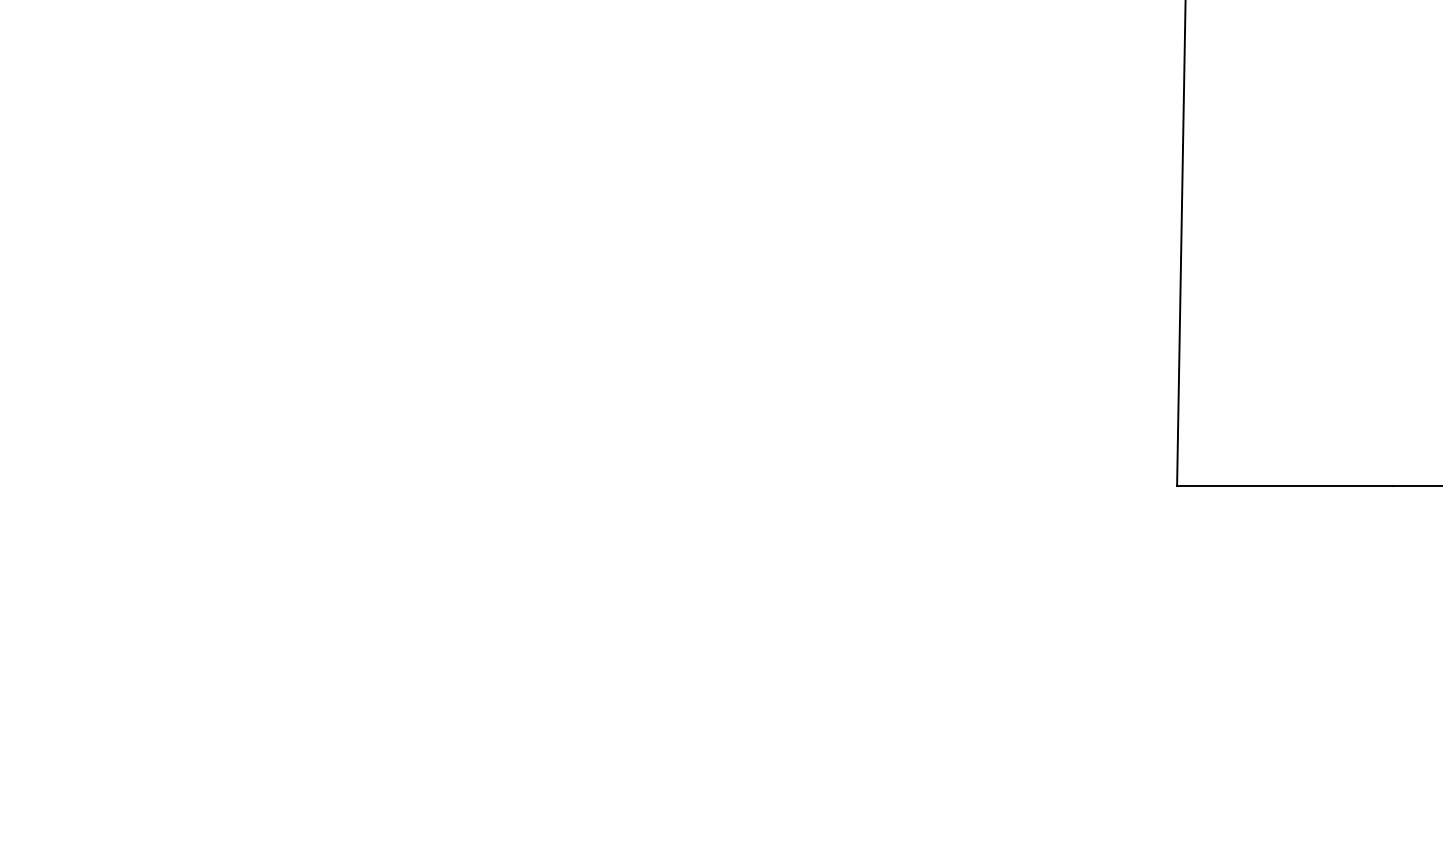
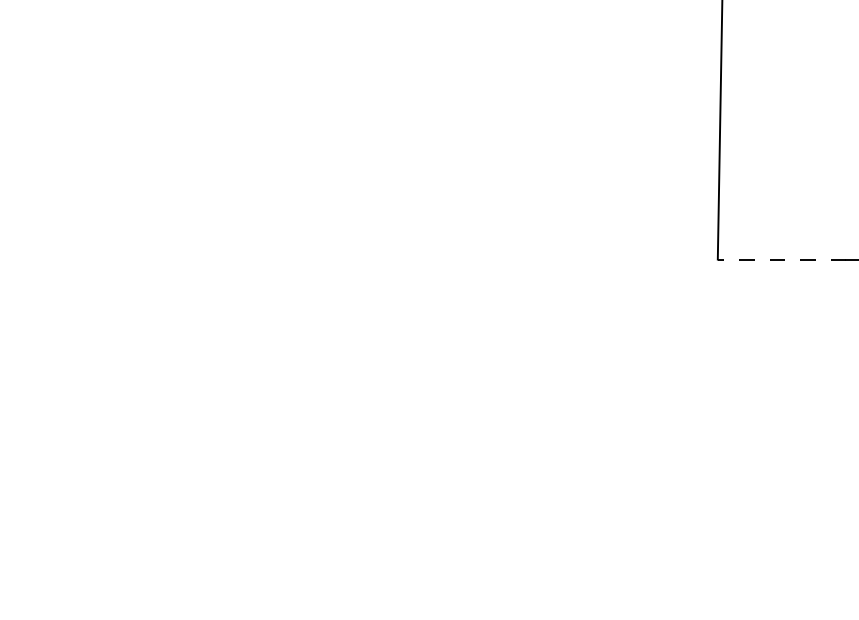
line: (1284, 485) -> (781, 259), solid -> dashed

